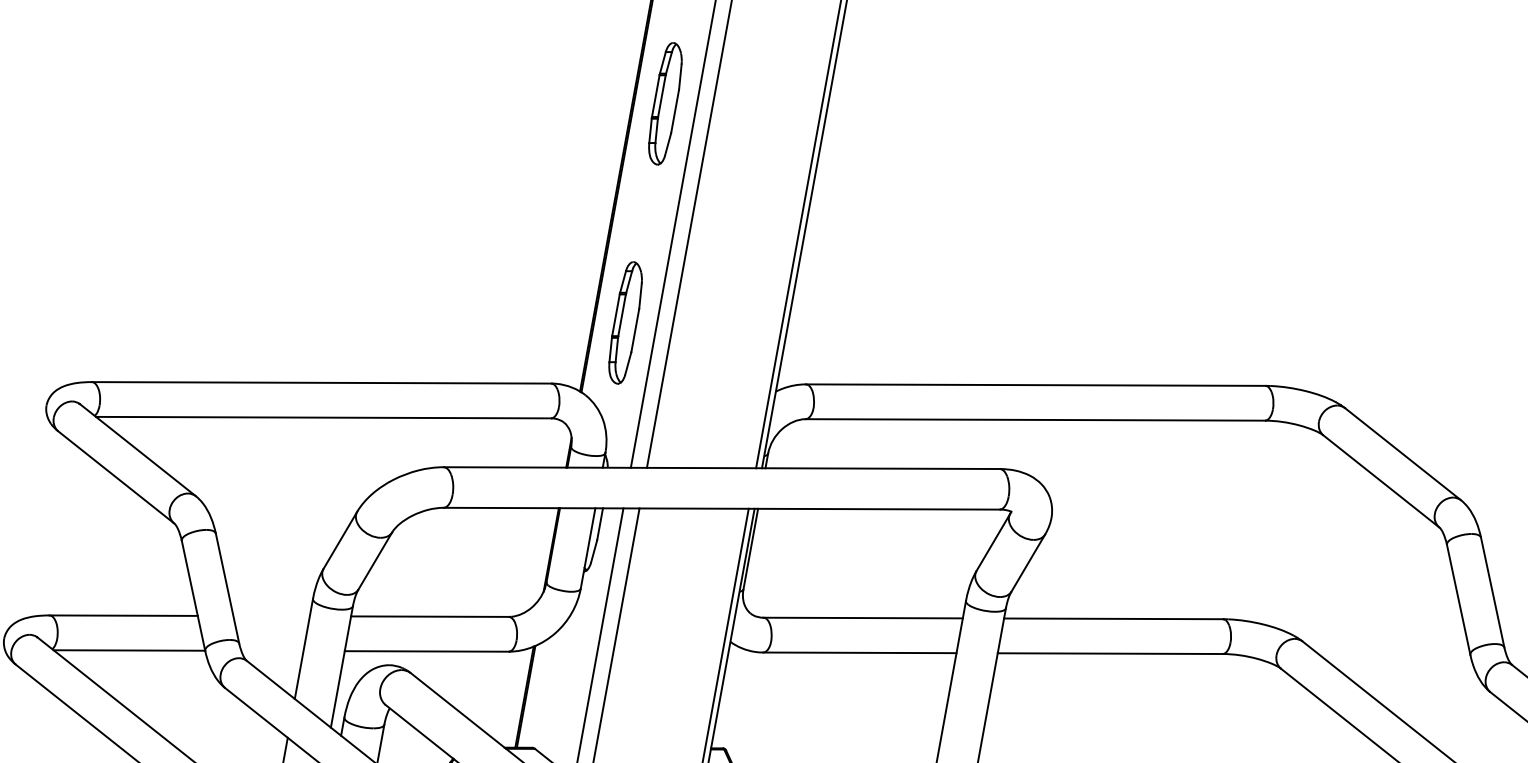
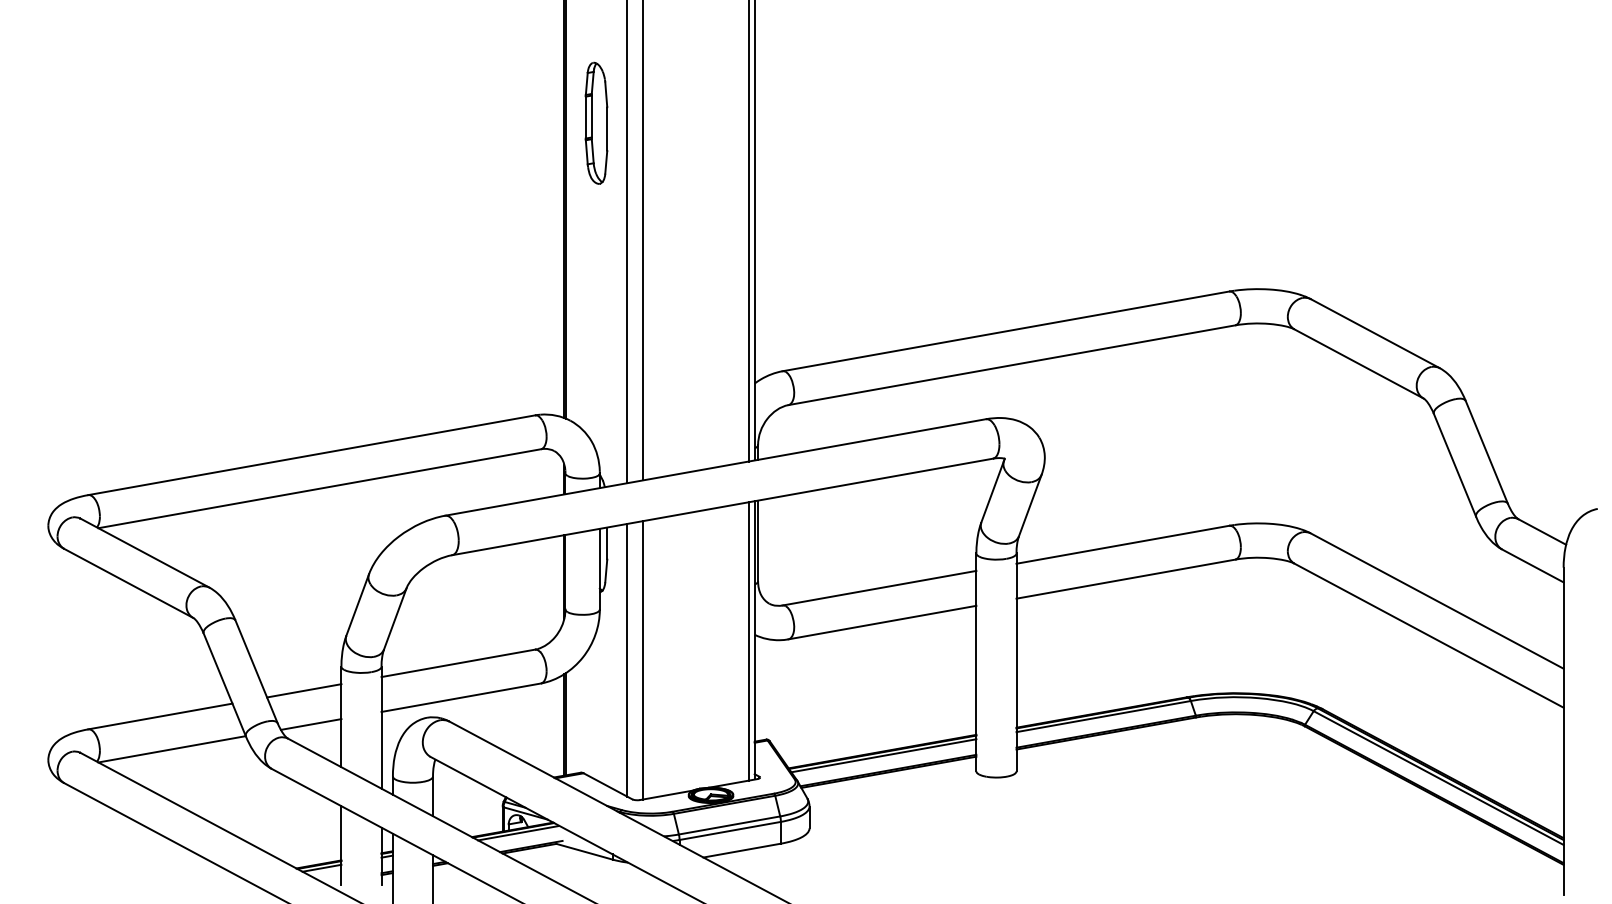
part: (625, 322) -> (596, 342), removed
line: (271, 615) -> (304, 690), added
line: (271, 650) -> (310, 724), added

